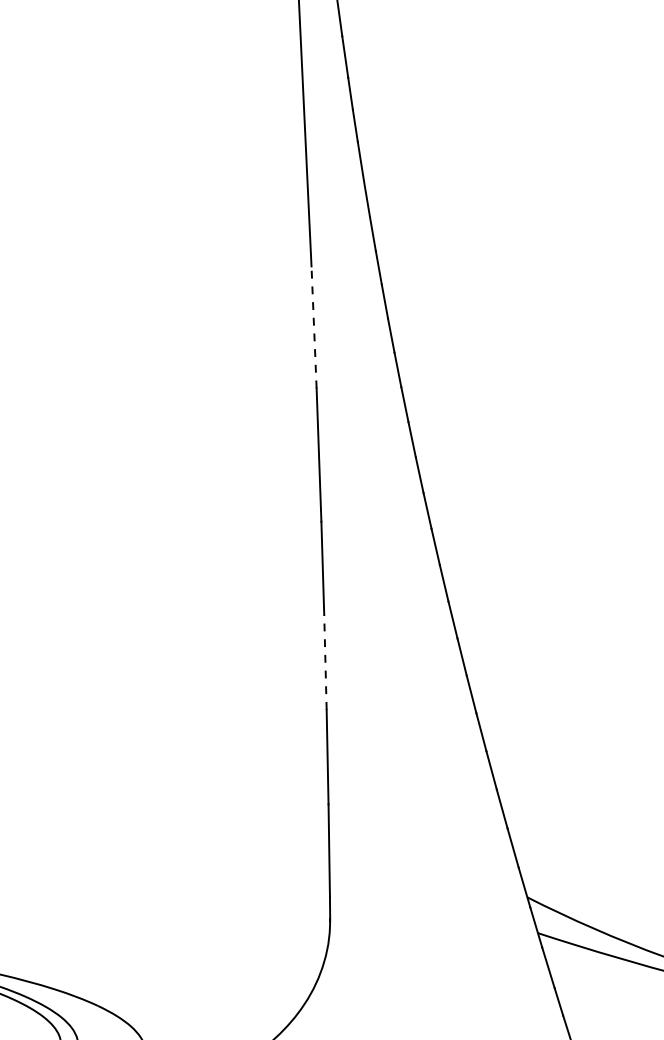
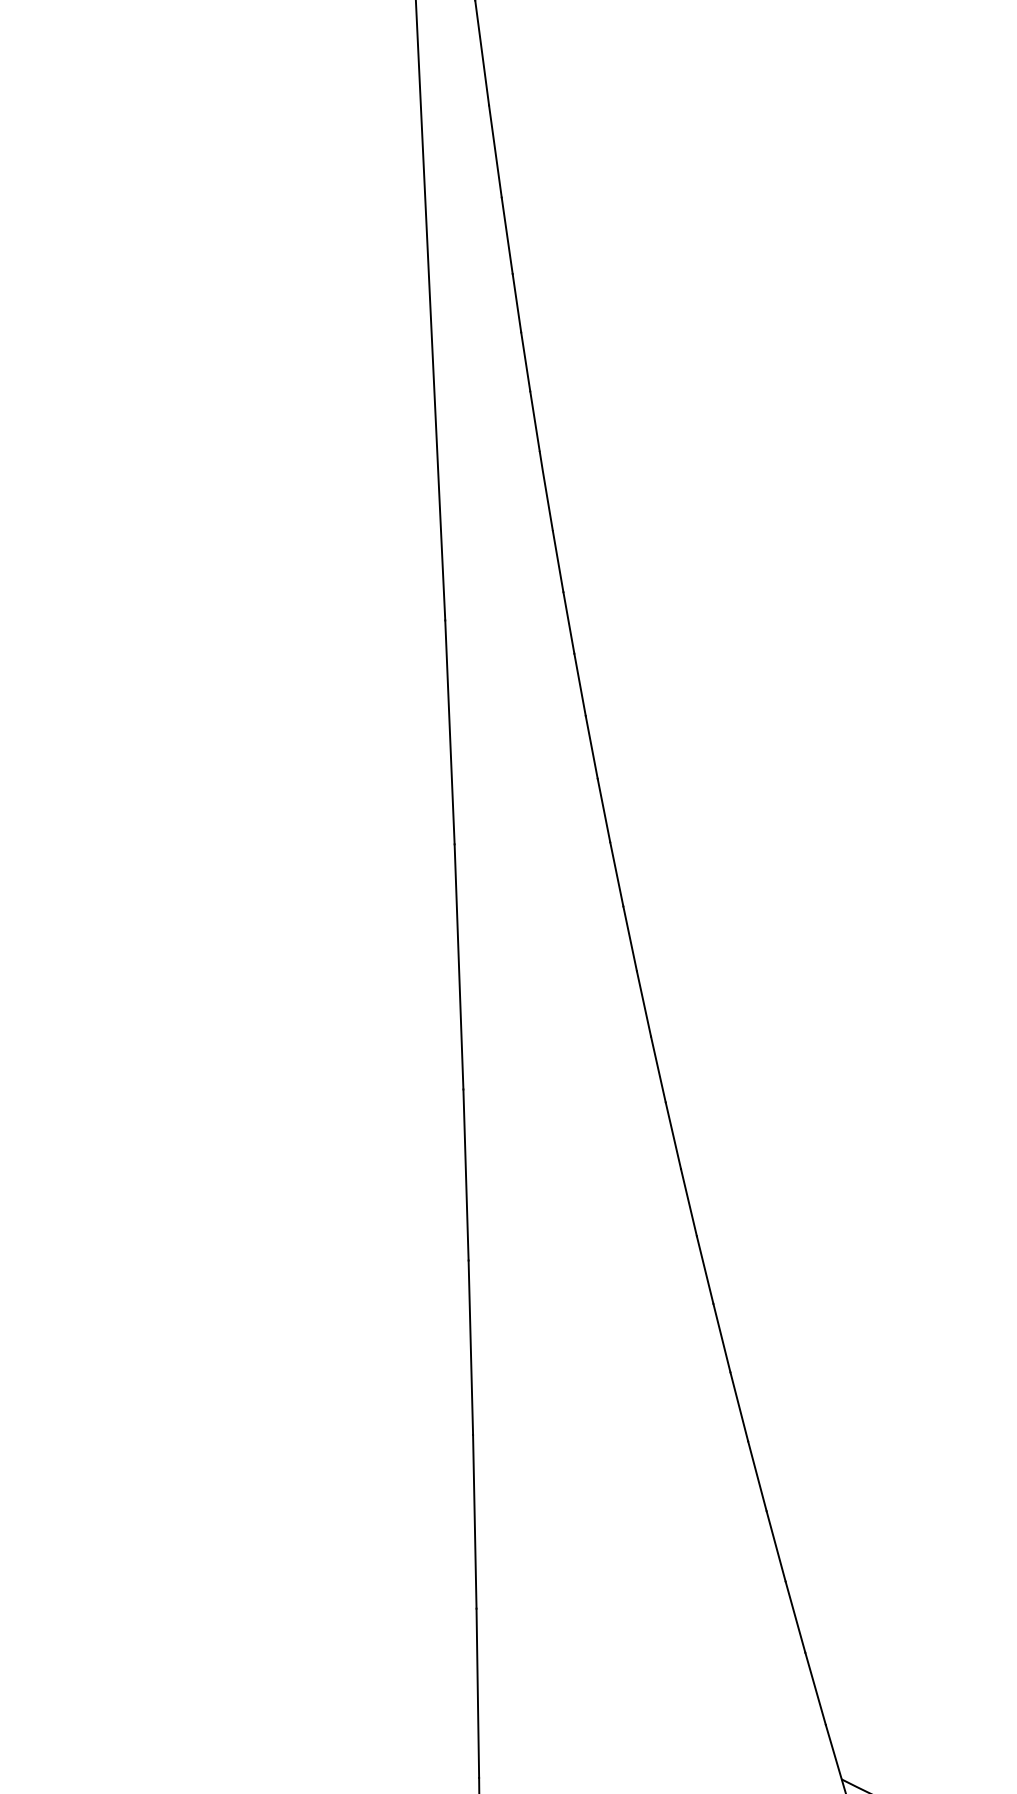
line: (314, 326) -> (450, 730), dashed -> solid
line: (325, 661) -> (470, 1346), dashed -> solid

